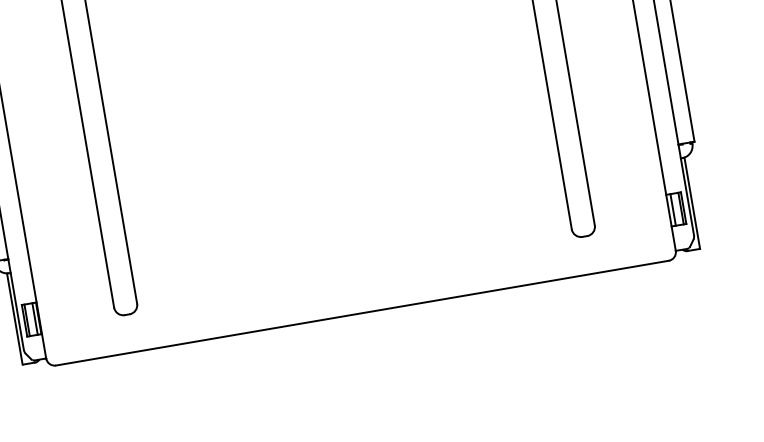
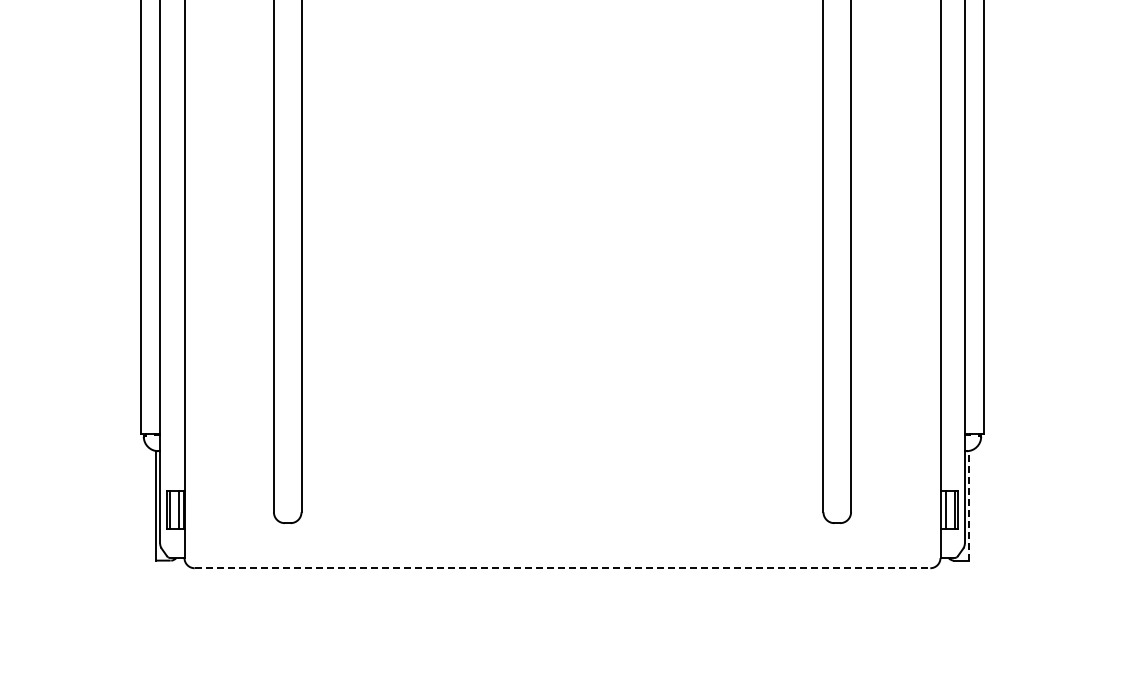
line: (692, 202) -> (969, 505), solid -> dashed
line: (362, 313) -> (562, 568), solid -> dashed

